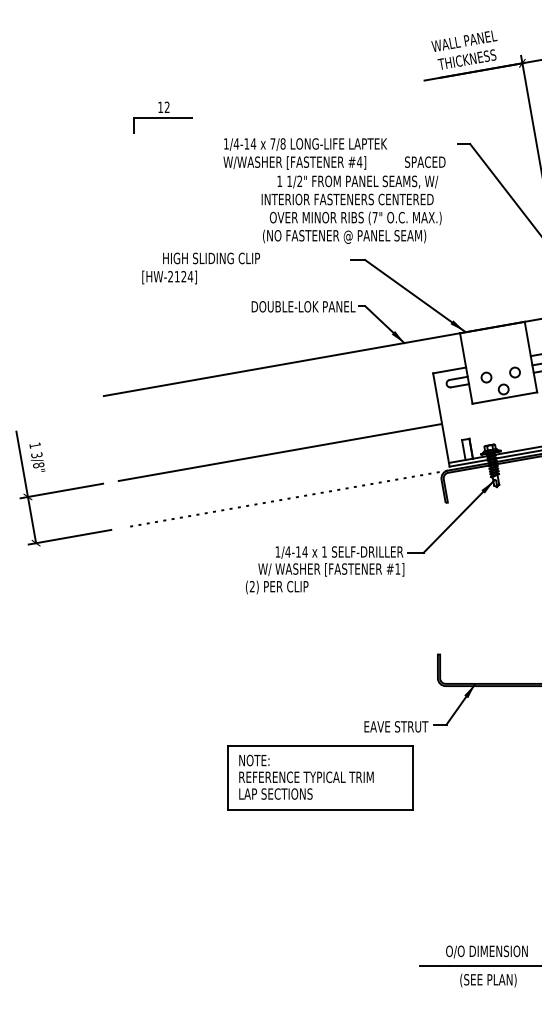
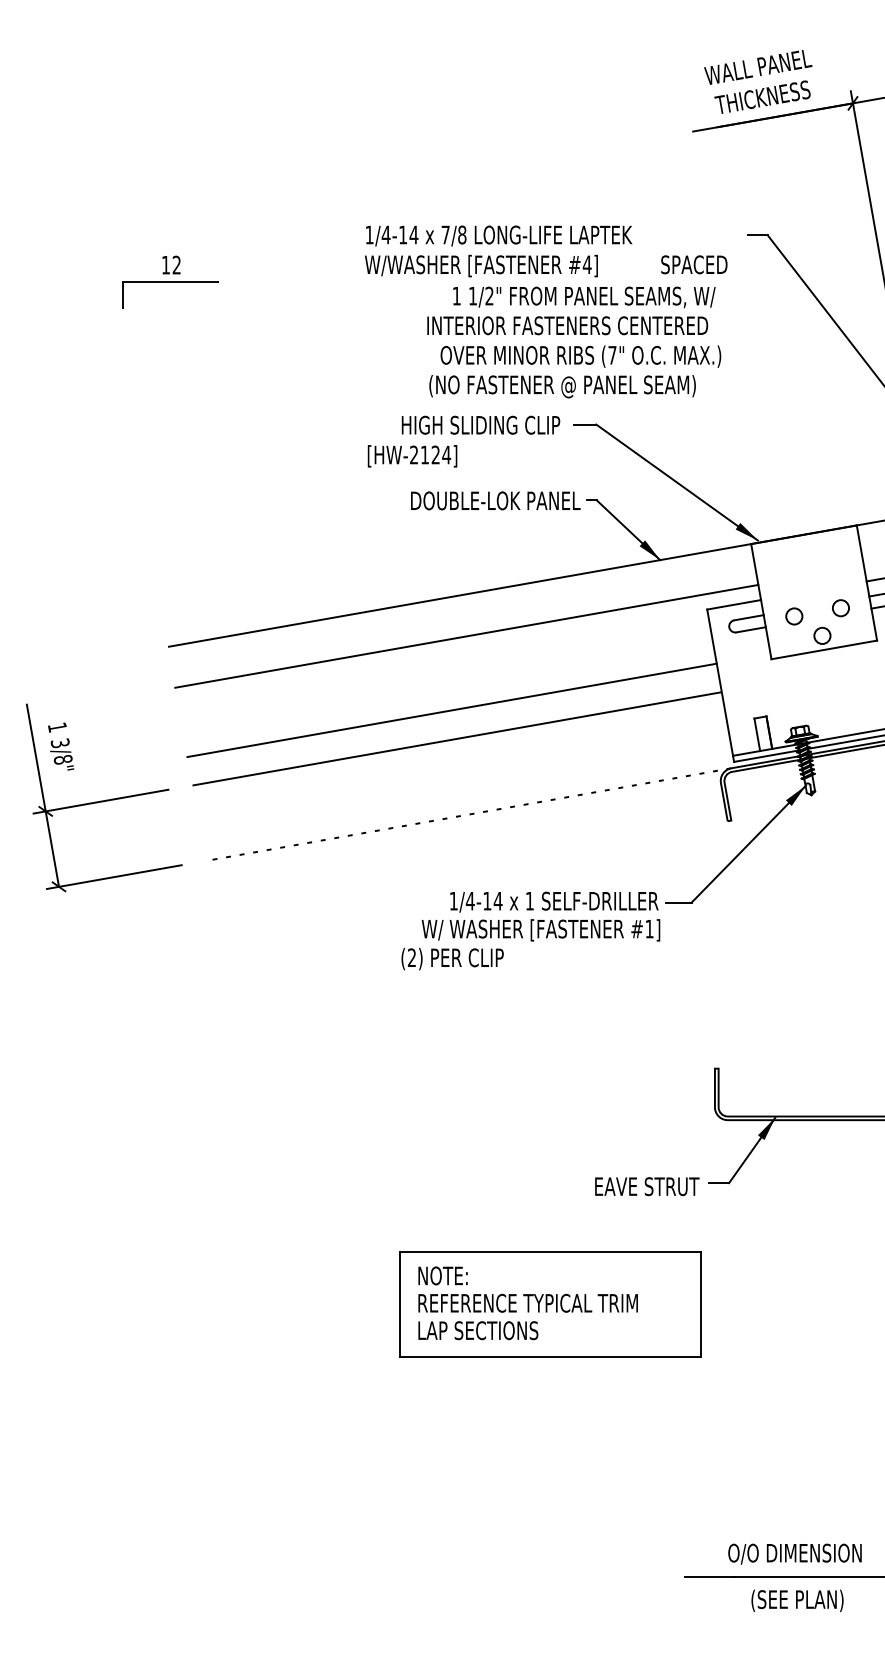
part: (162, 117) -> (169, 281), moved
text: (200, 268) -> (462, 441), moved
line: (285, 389) -> (466, 635), added
line: (276, 434) -> (451, 709), added
part: (320, 777) -> (551, 1303), moved

